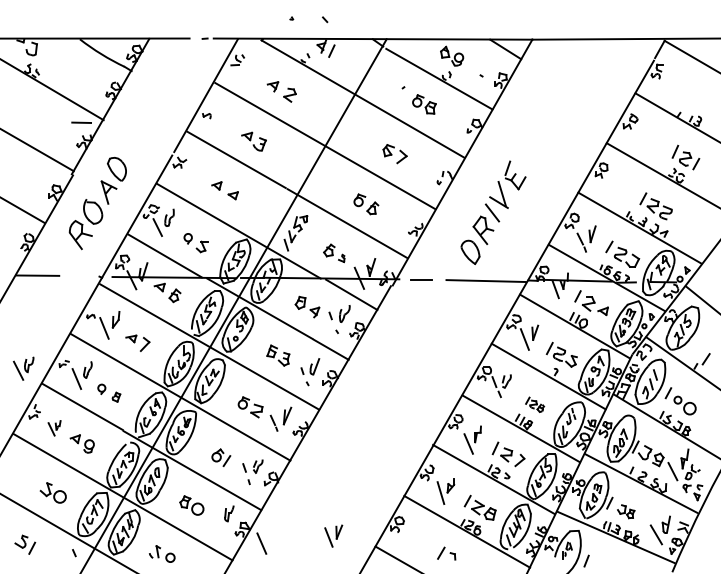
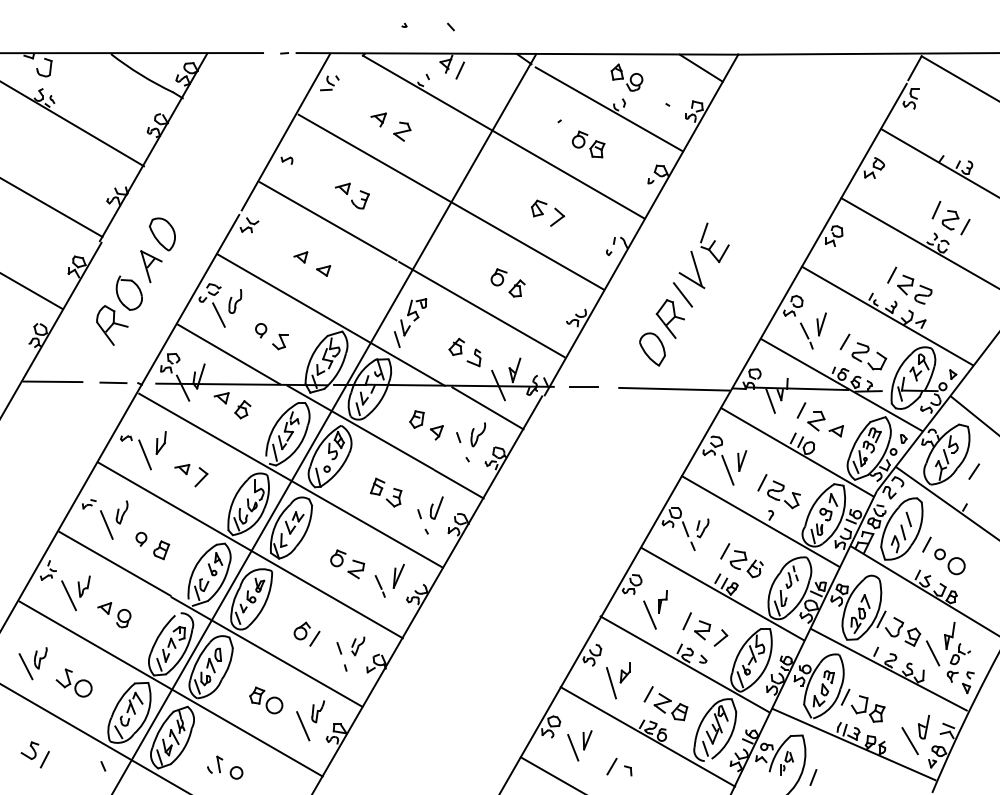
line: (81, 122) -> (113, 382), moved
part: (341, 258) -> (473, 357), size x1.67
line: (706, 359) -> (974, 471), moved
part: (23, 368) -> (32, 663), moved
part: (116, 397) -> (161, 550), size x1.43
part: (534, 404) -> (741, 560), size x1.67
part: (54, 428) -> (75, 593), size x1.67
part: (626, 511) -> (868, 708), size x1.43
part: (333, 535) -> (579, 745), moved
line: (262, 543) -> (303, 726), moved

